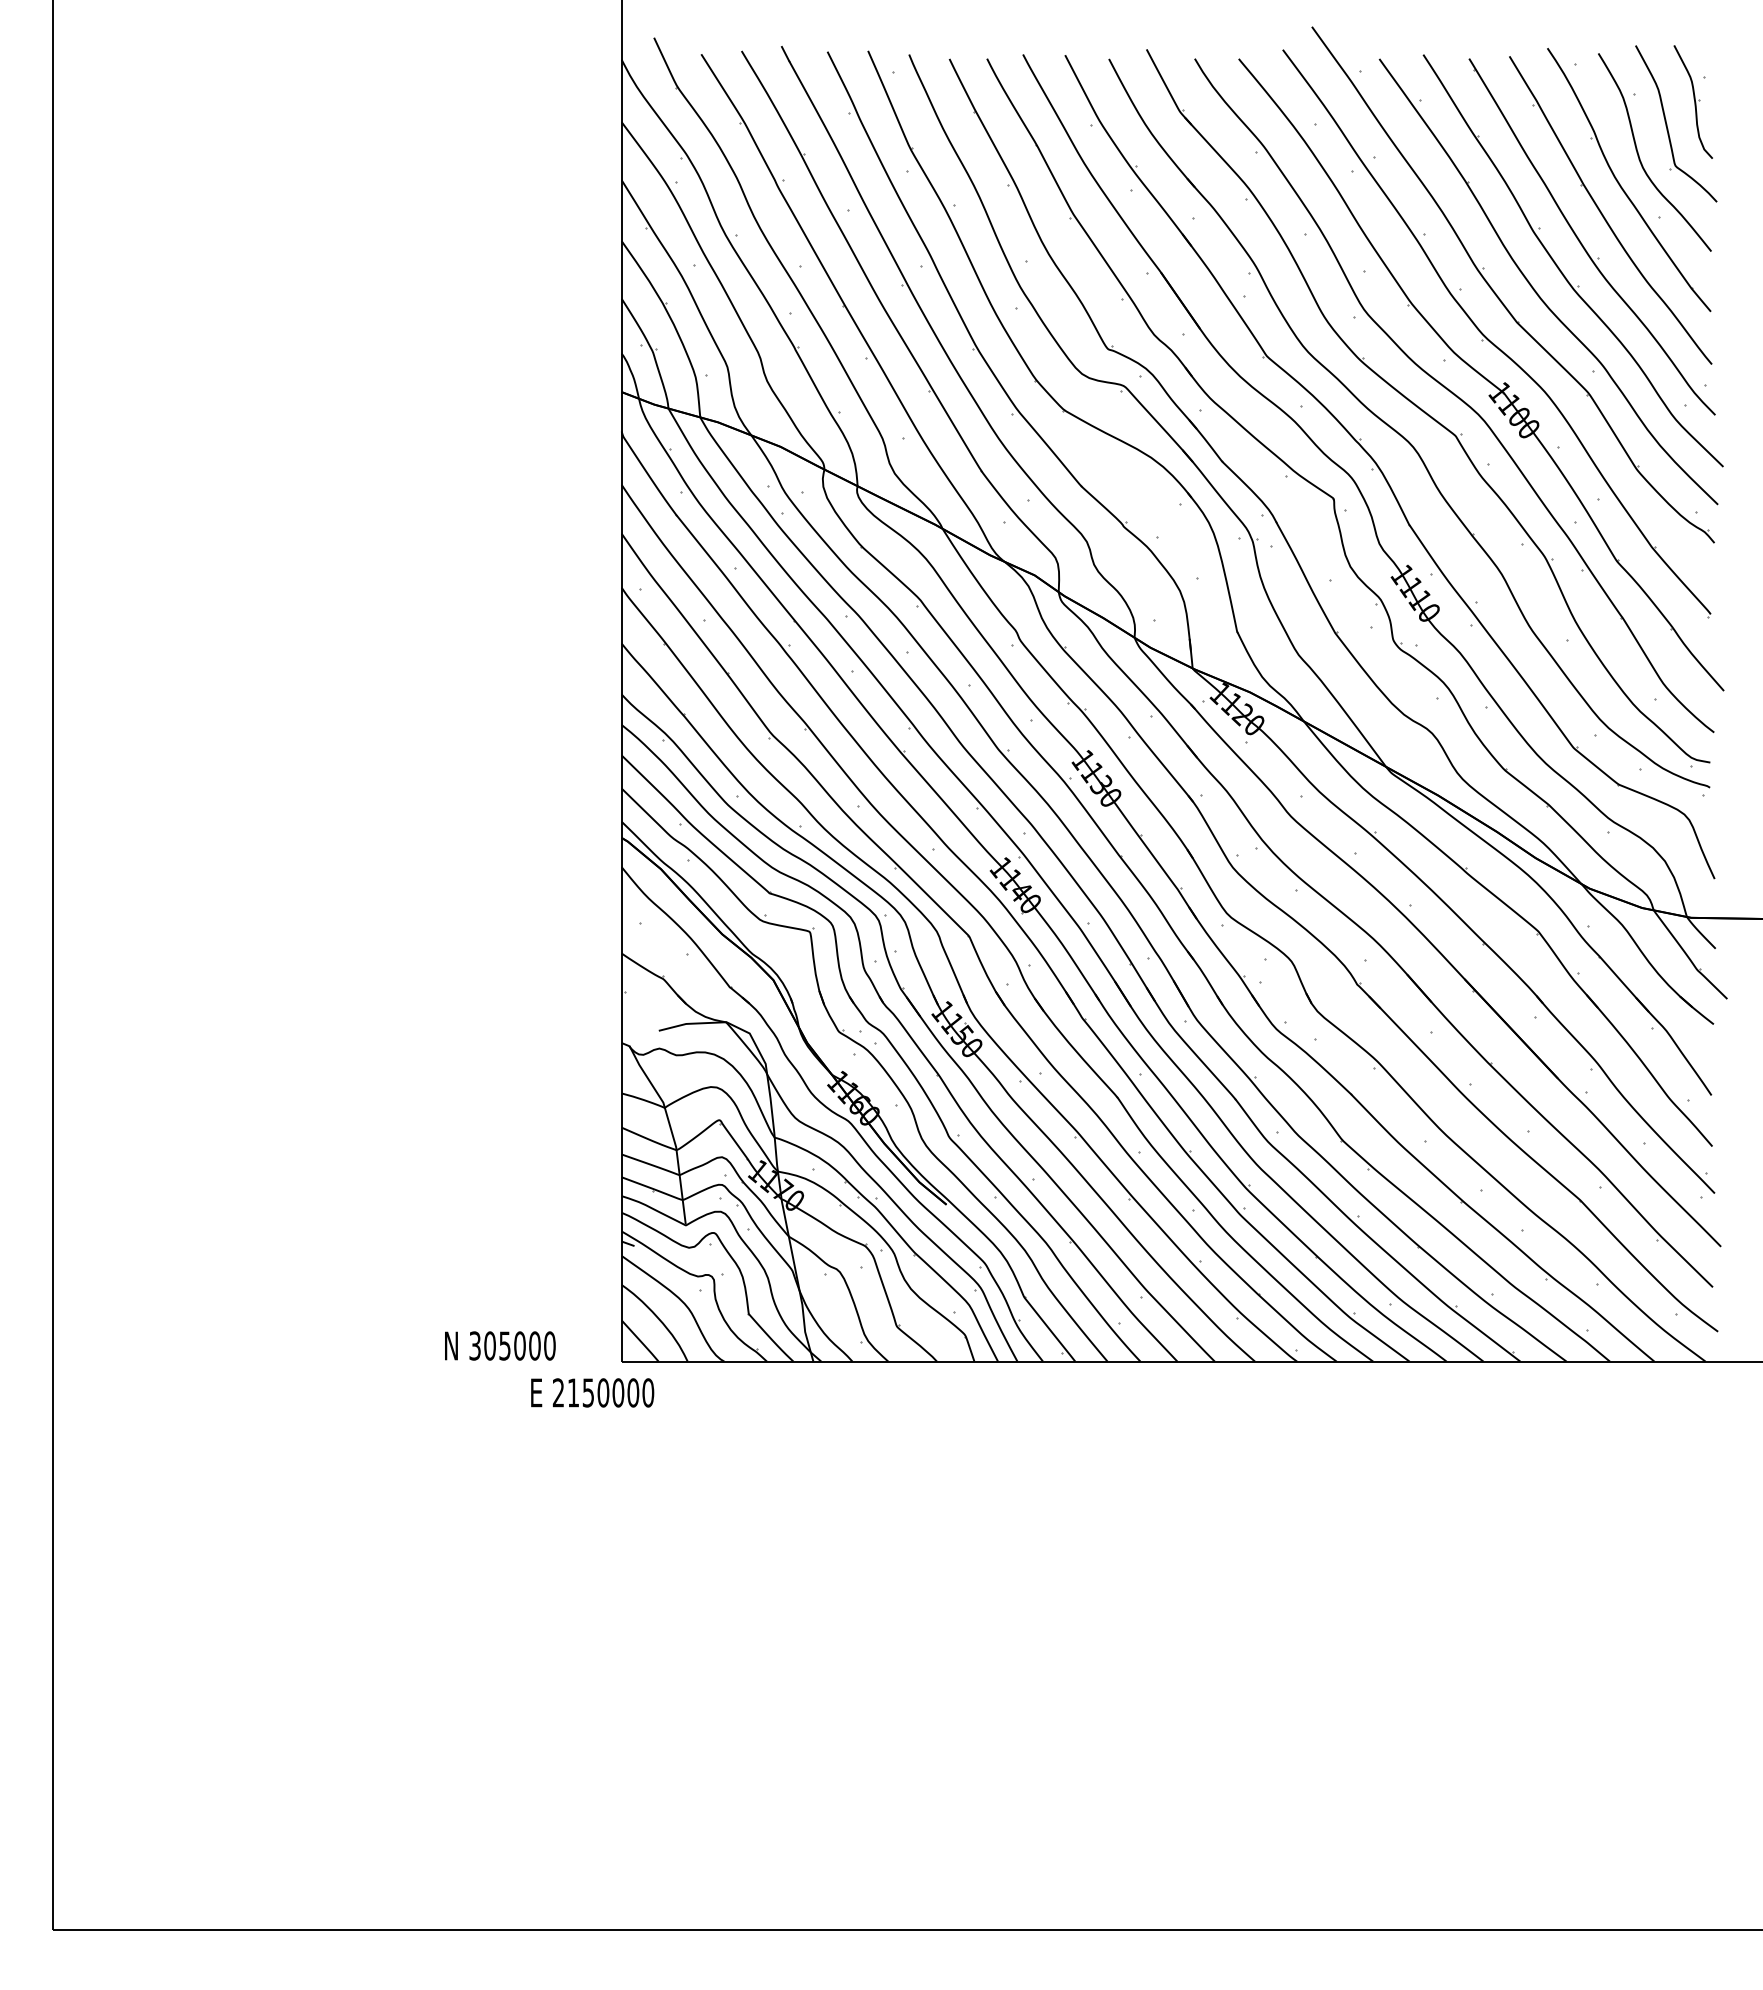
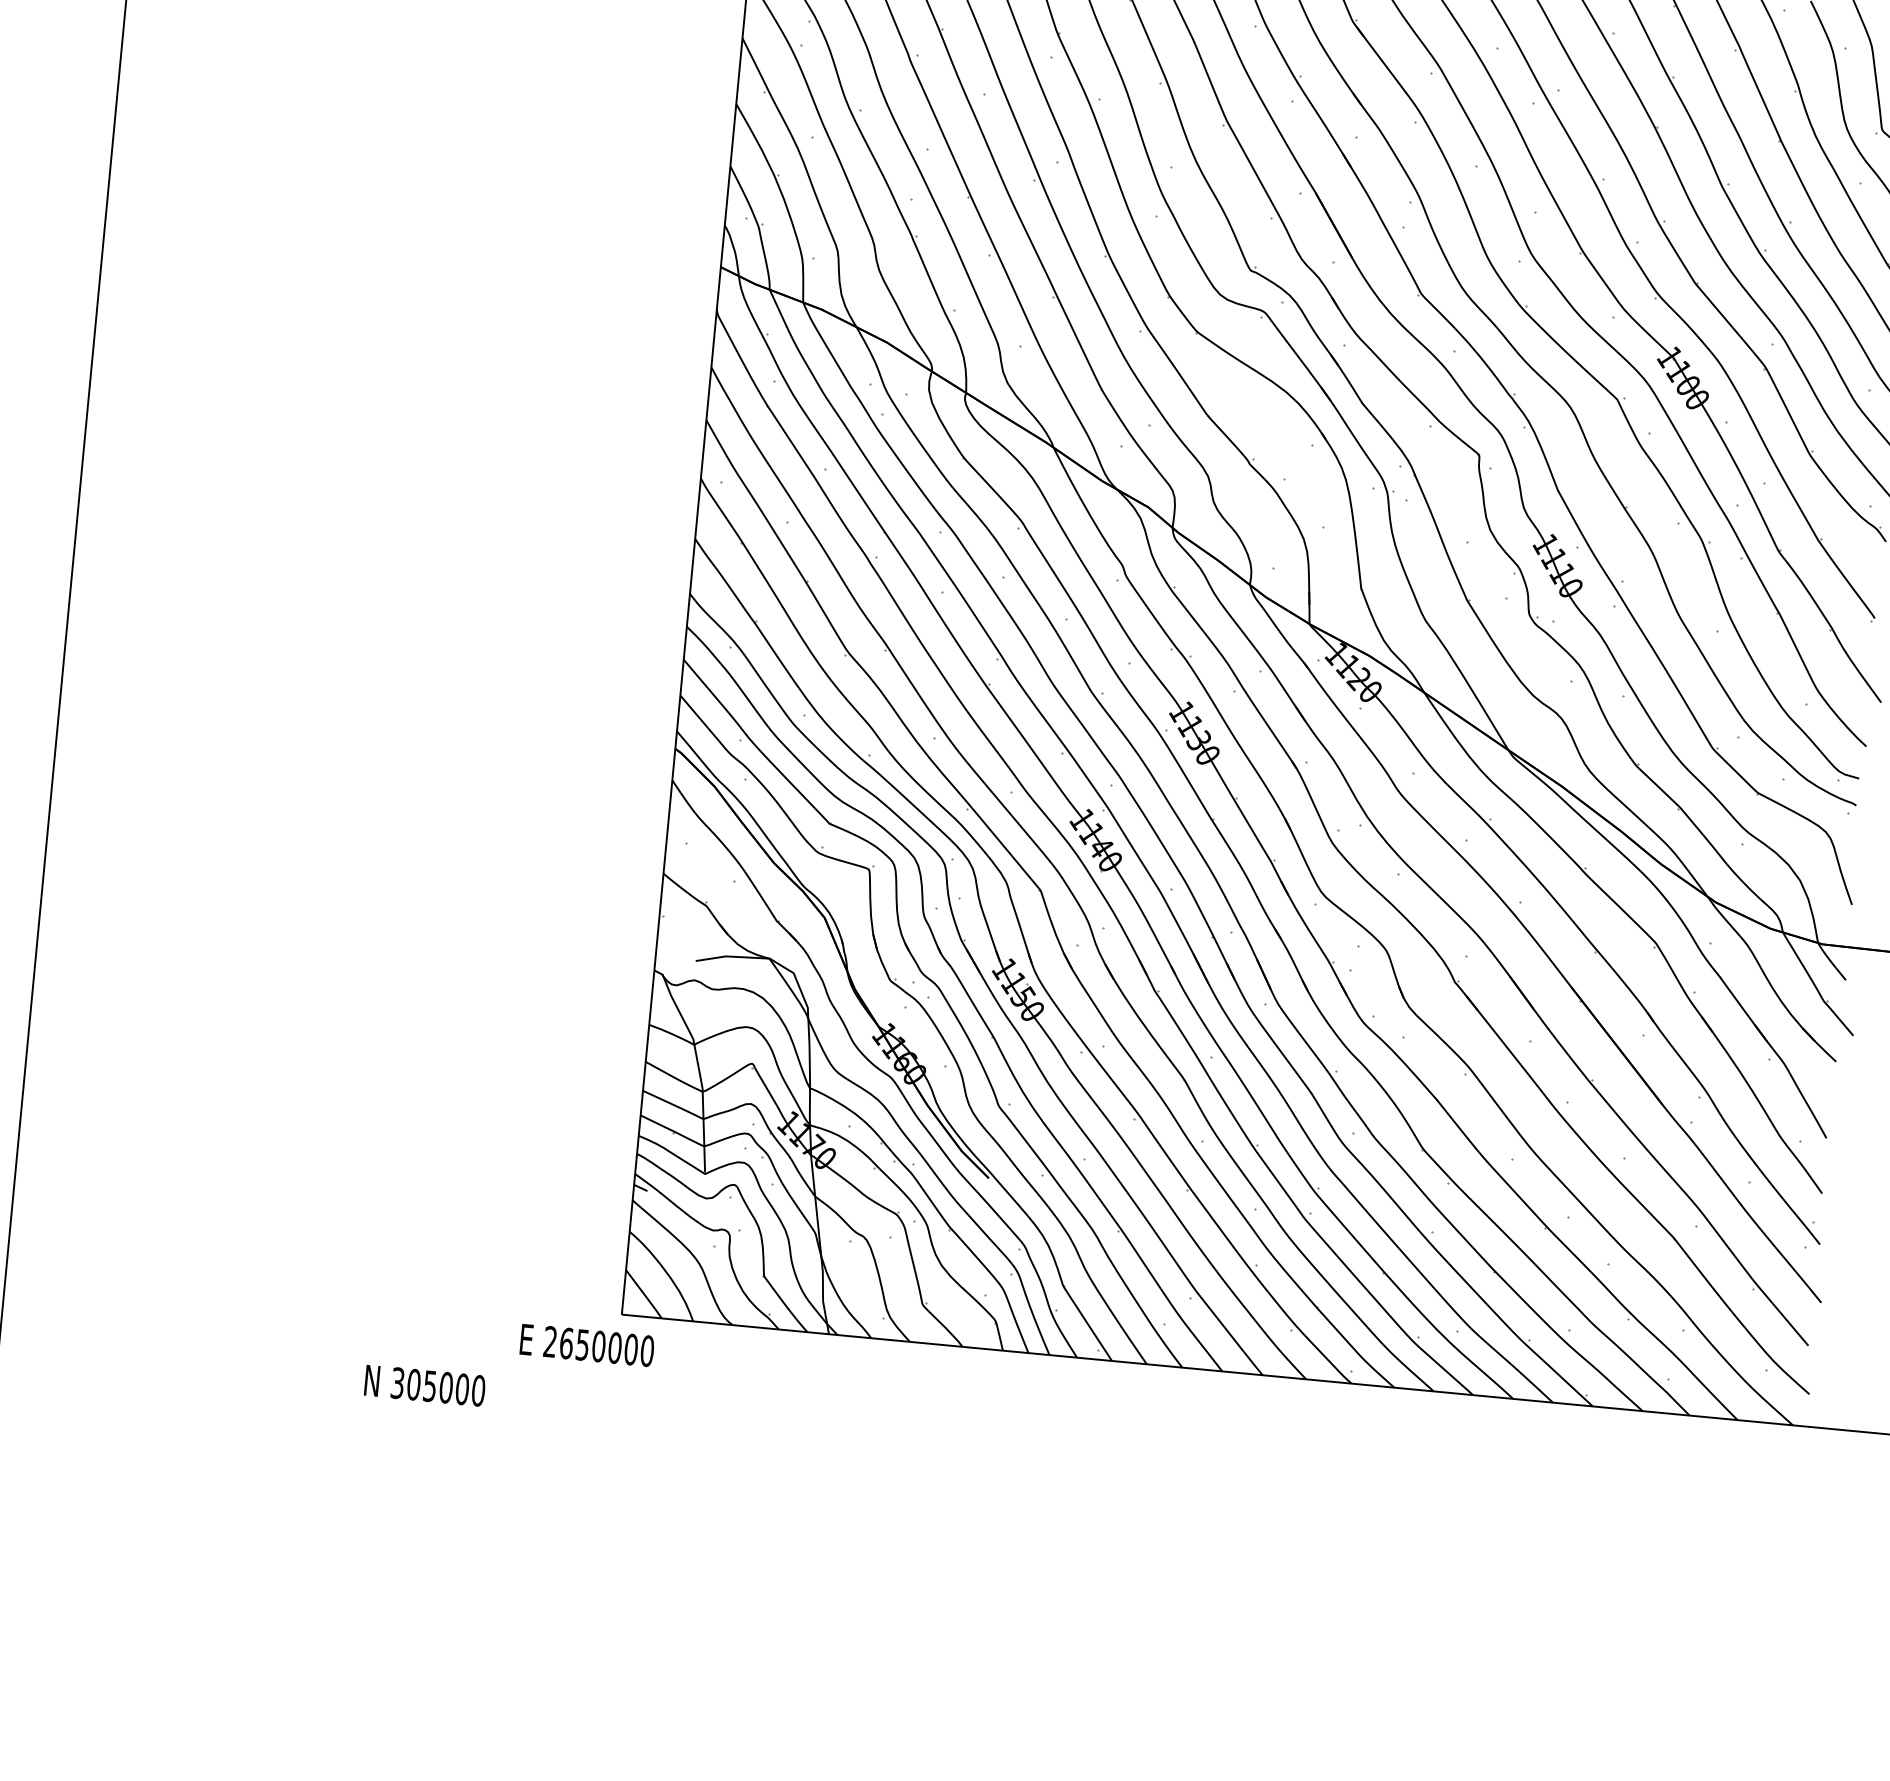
text: (500, 1345) -> (425, 1385), moved
text: (573, 1392) -> (566, 1343), 2150000 -> 2650000

